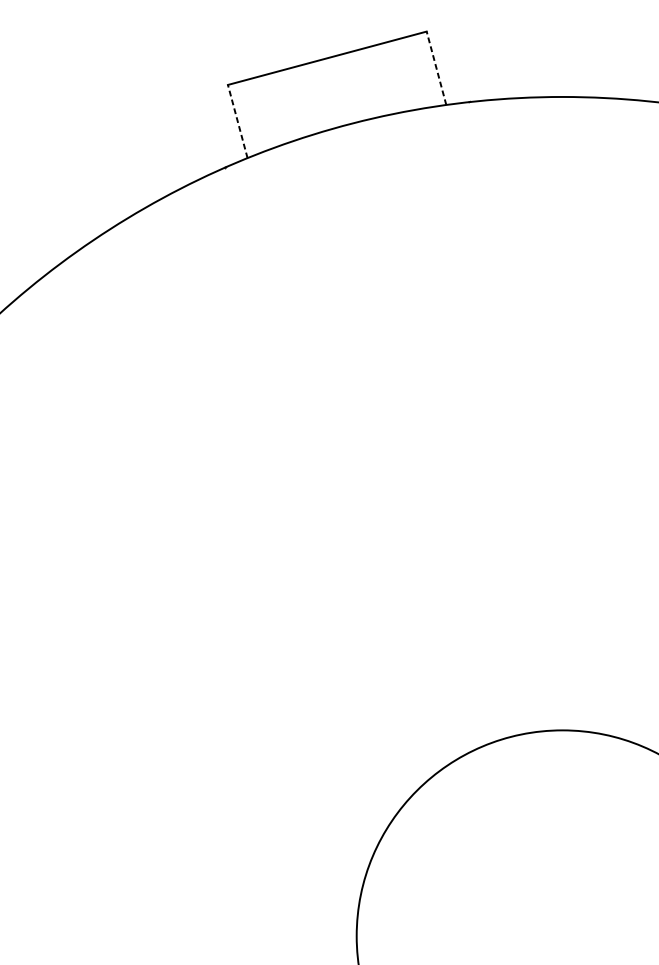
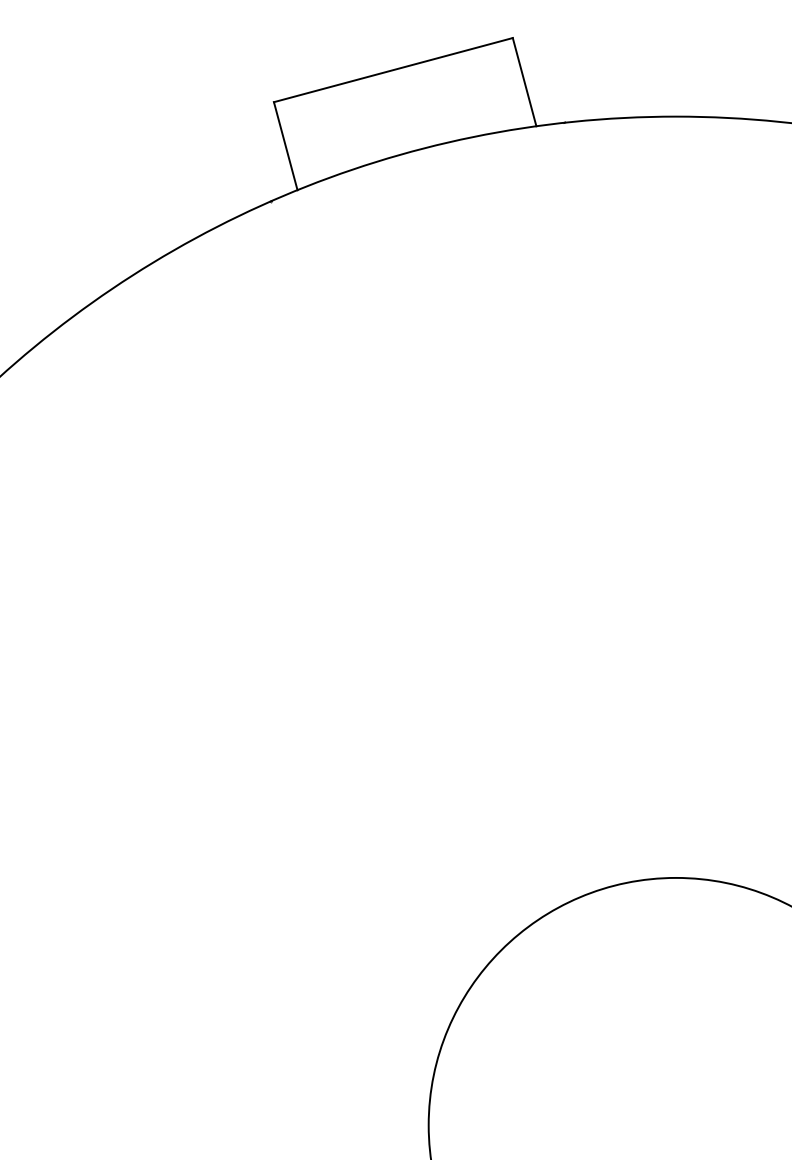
line: (436, 68) -> (524, 82), dashed -> solid
line: (237, 121) -> (285, 146), dashed -> solid

